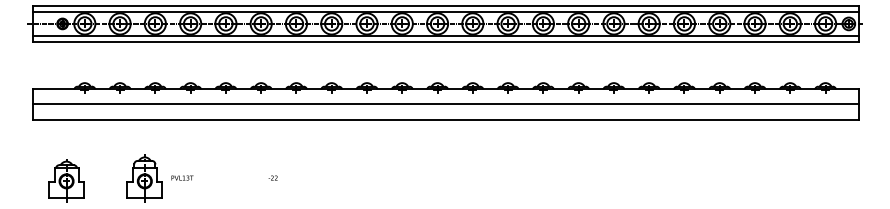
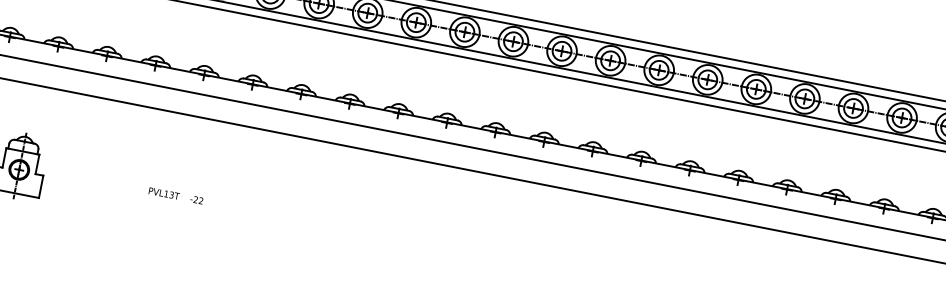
text: (182, 177) -> (164, 192), moved

